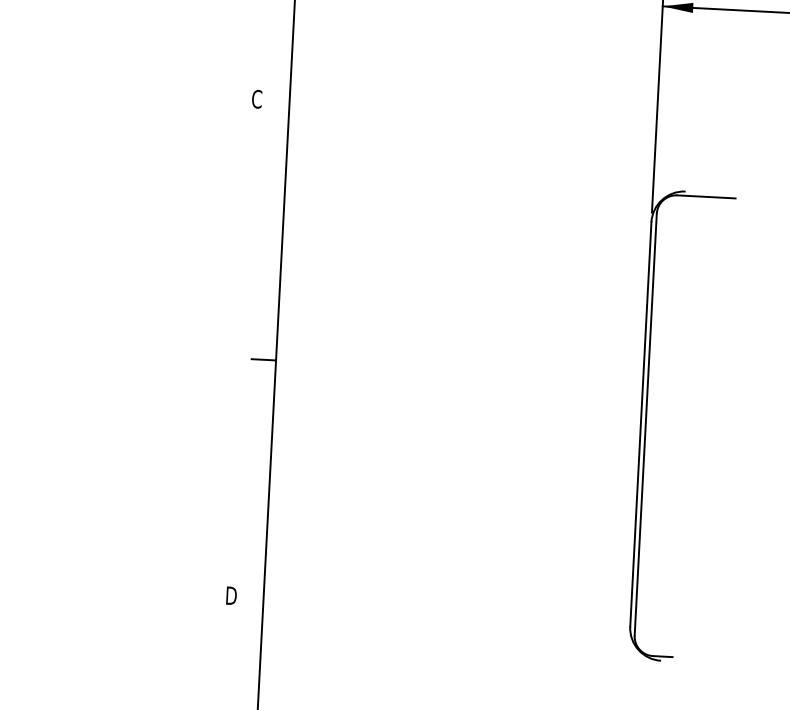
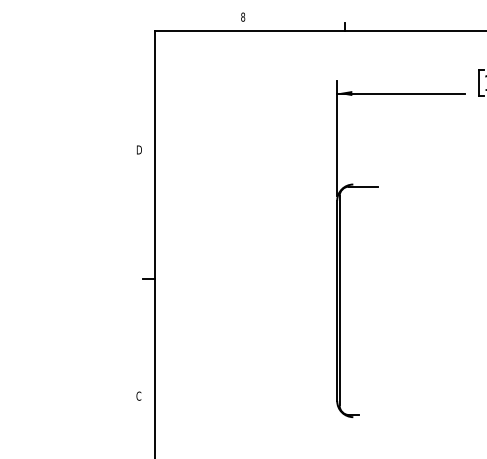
text: (256, 98) -> (138, 149), C -> D
text: (230, 594) -> (138, 395), D -> C

